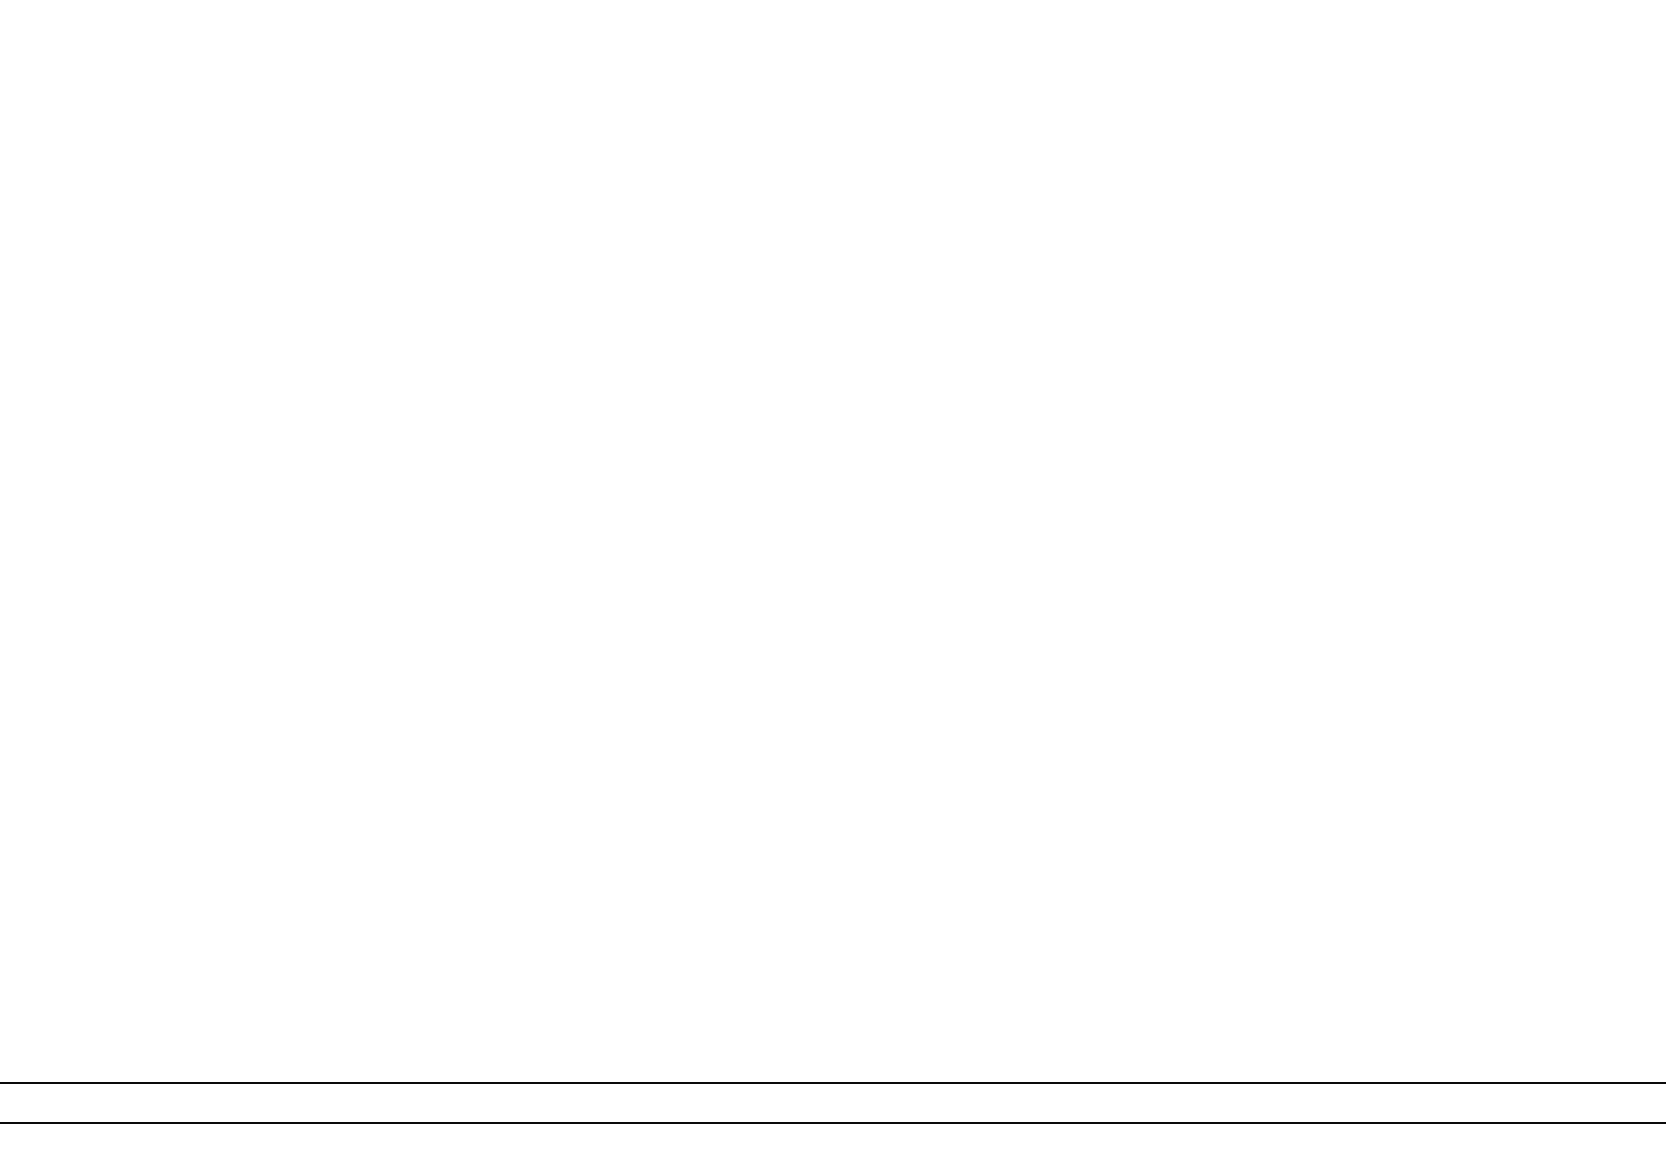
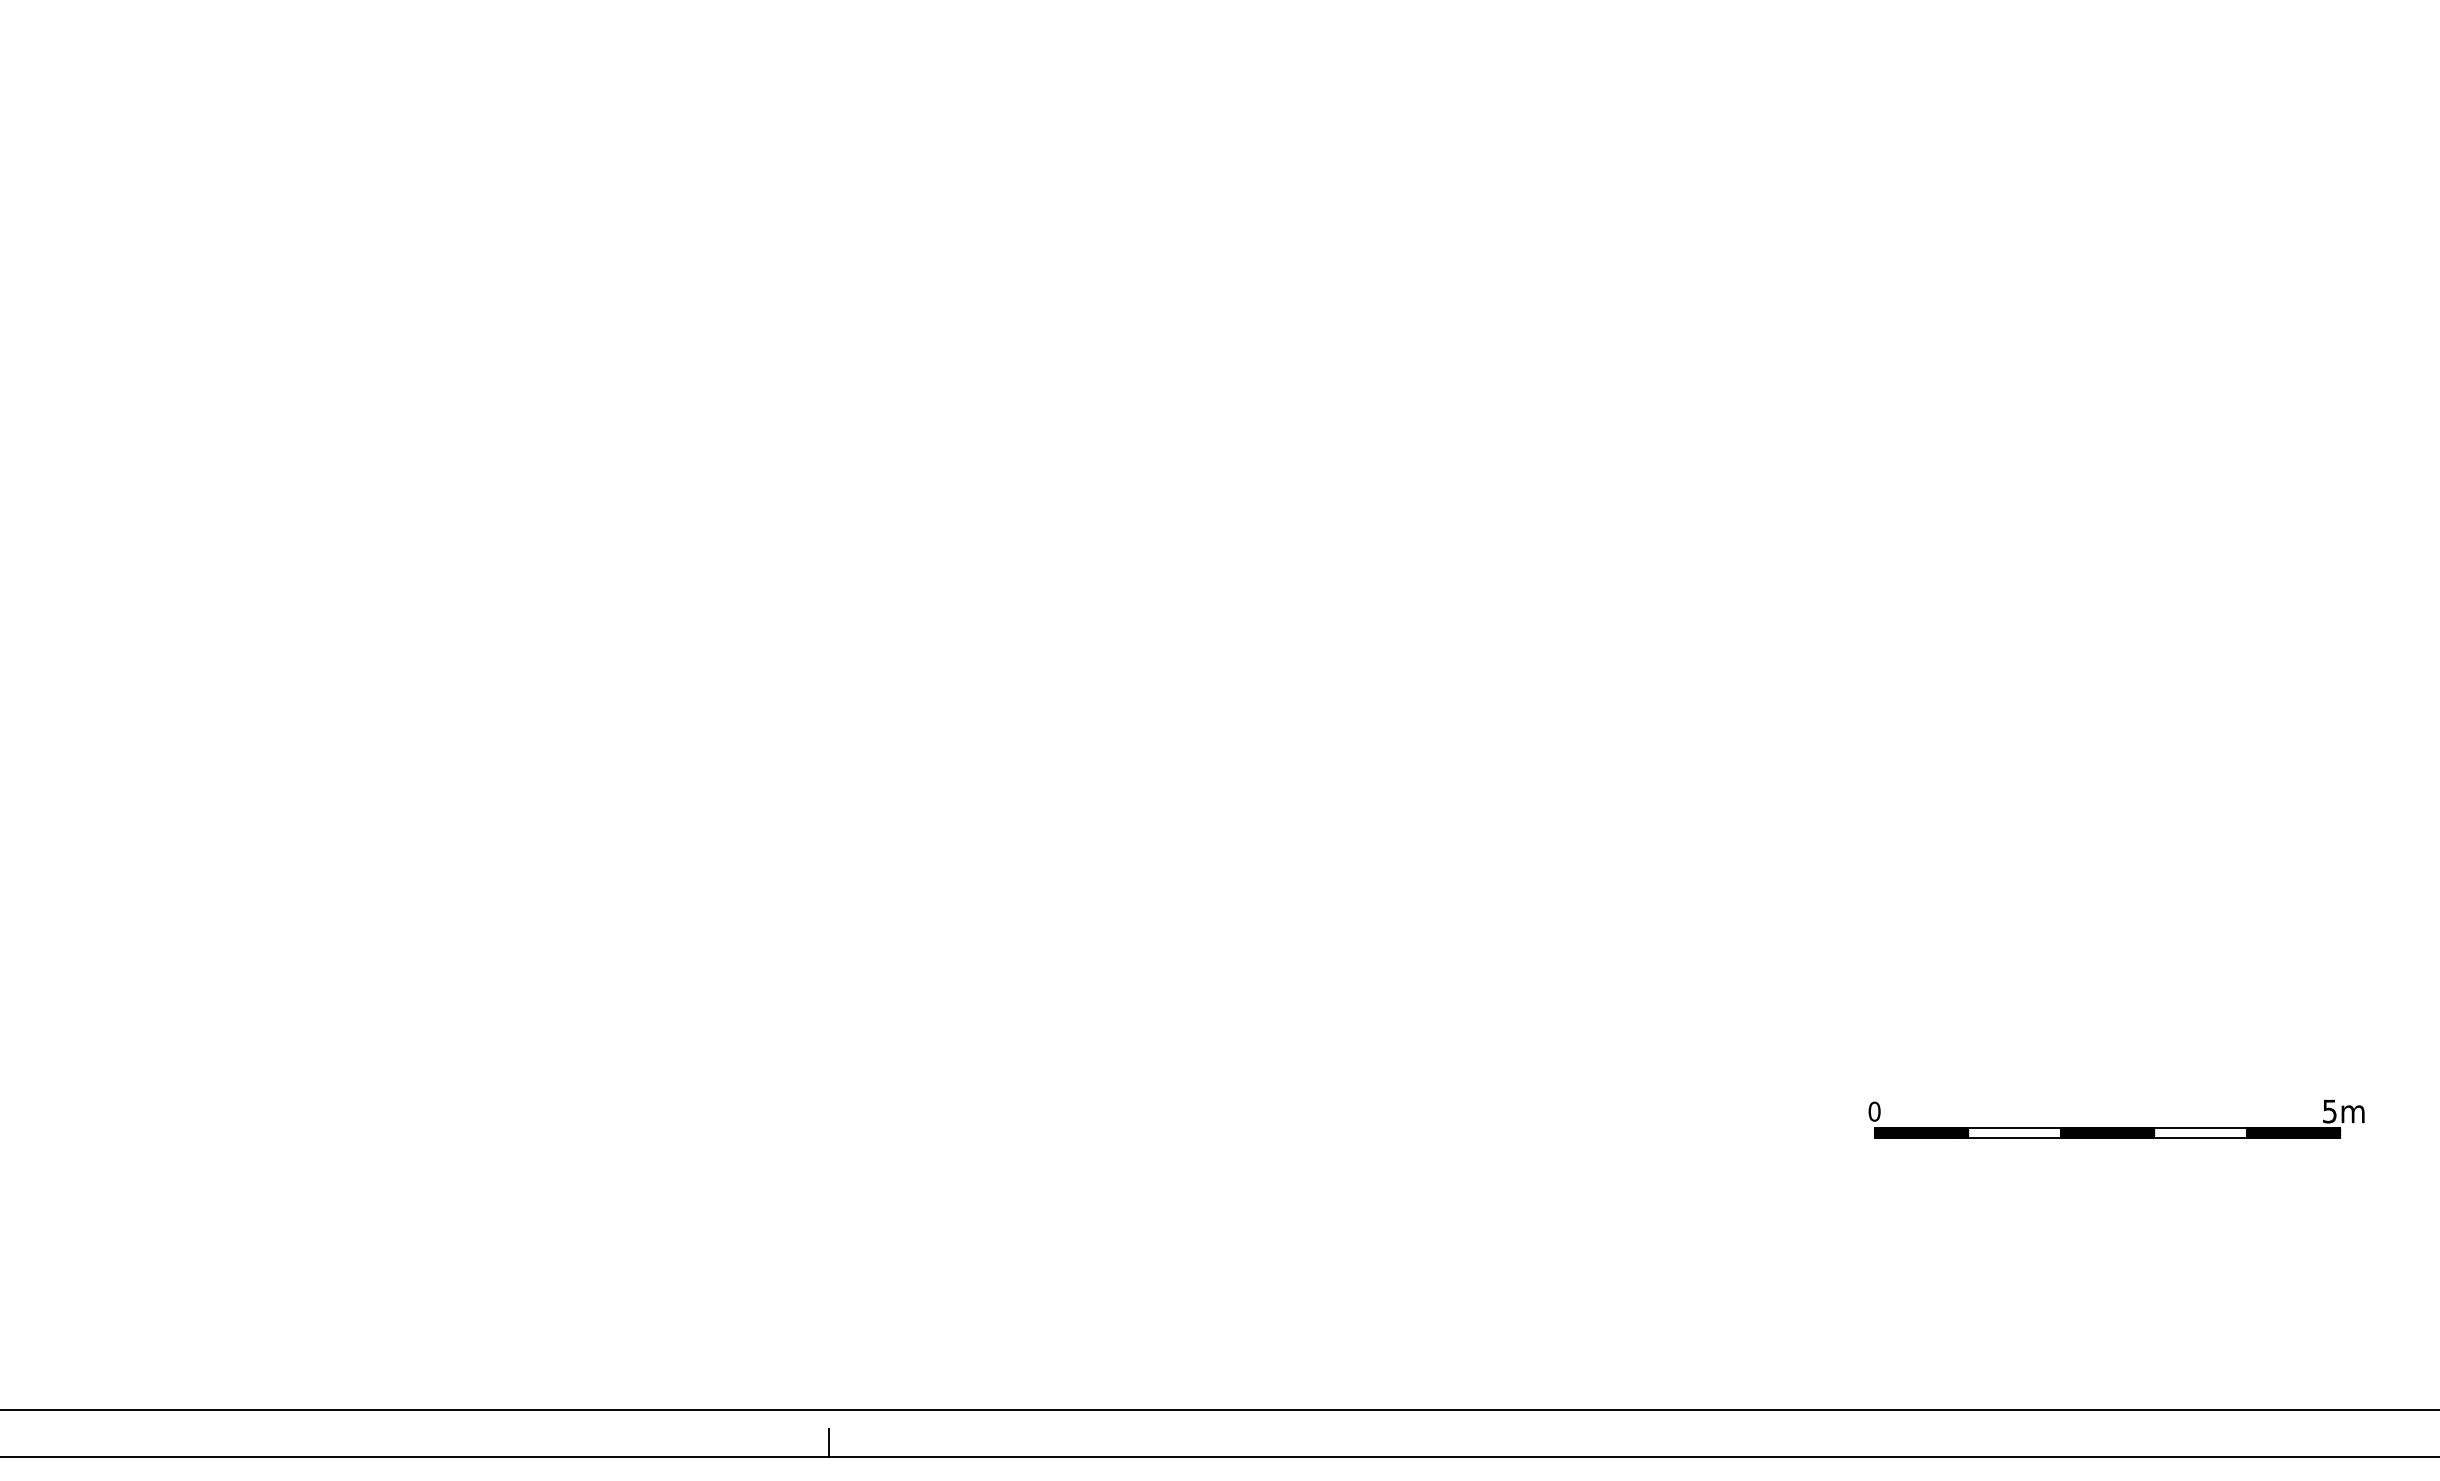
part: (1419, 842) -> (2116, 1127), added
line: (324, 1110) -> (828, 1442), added

